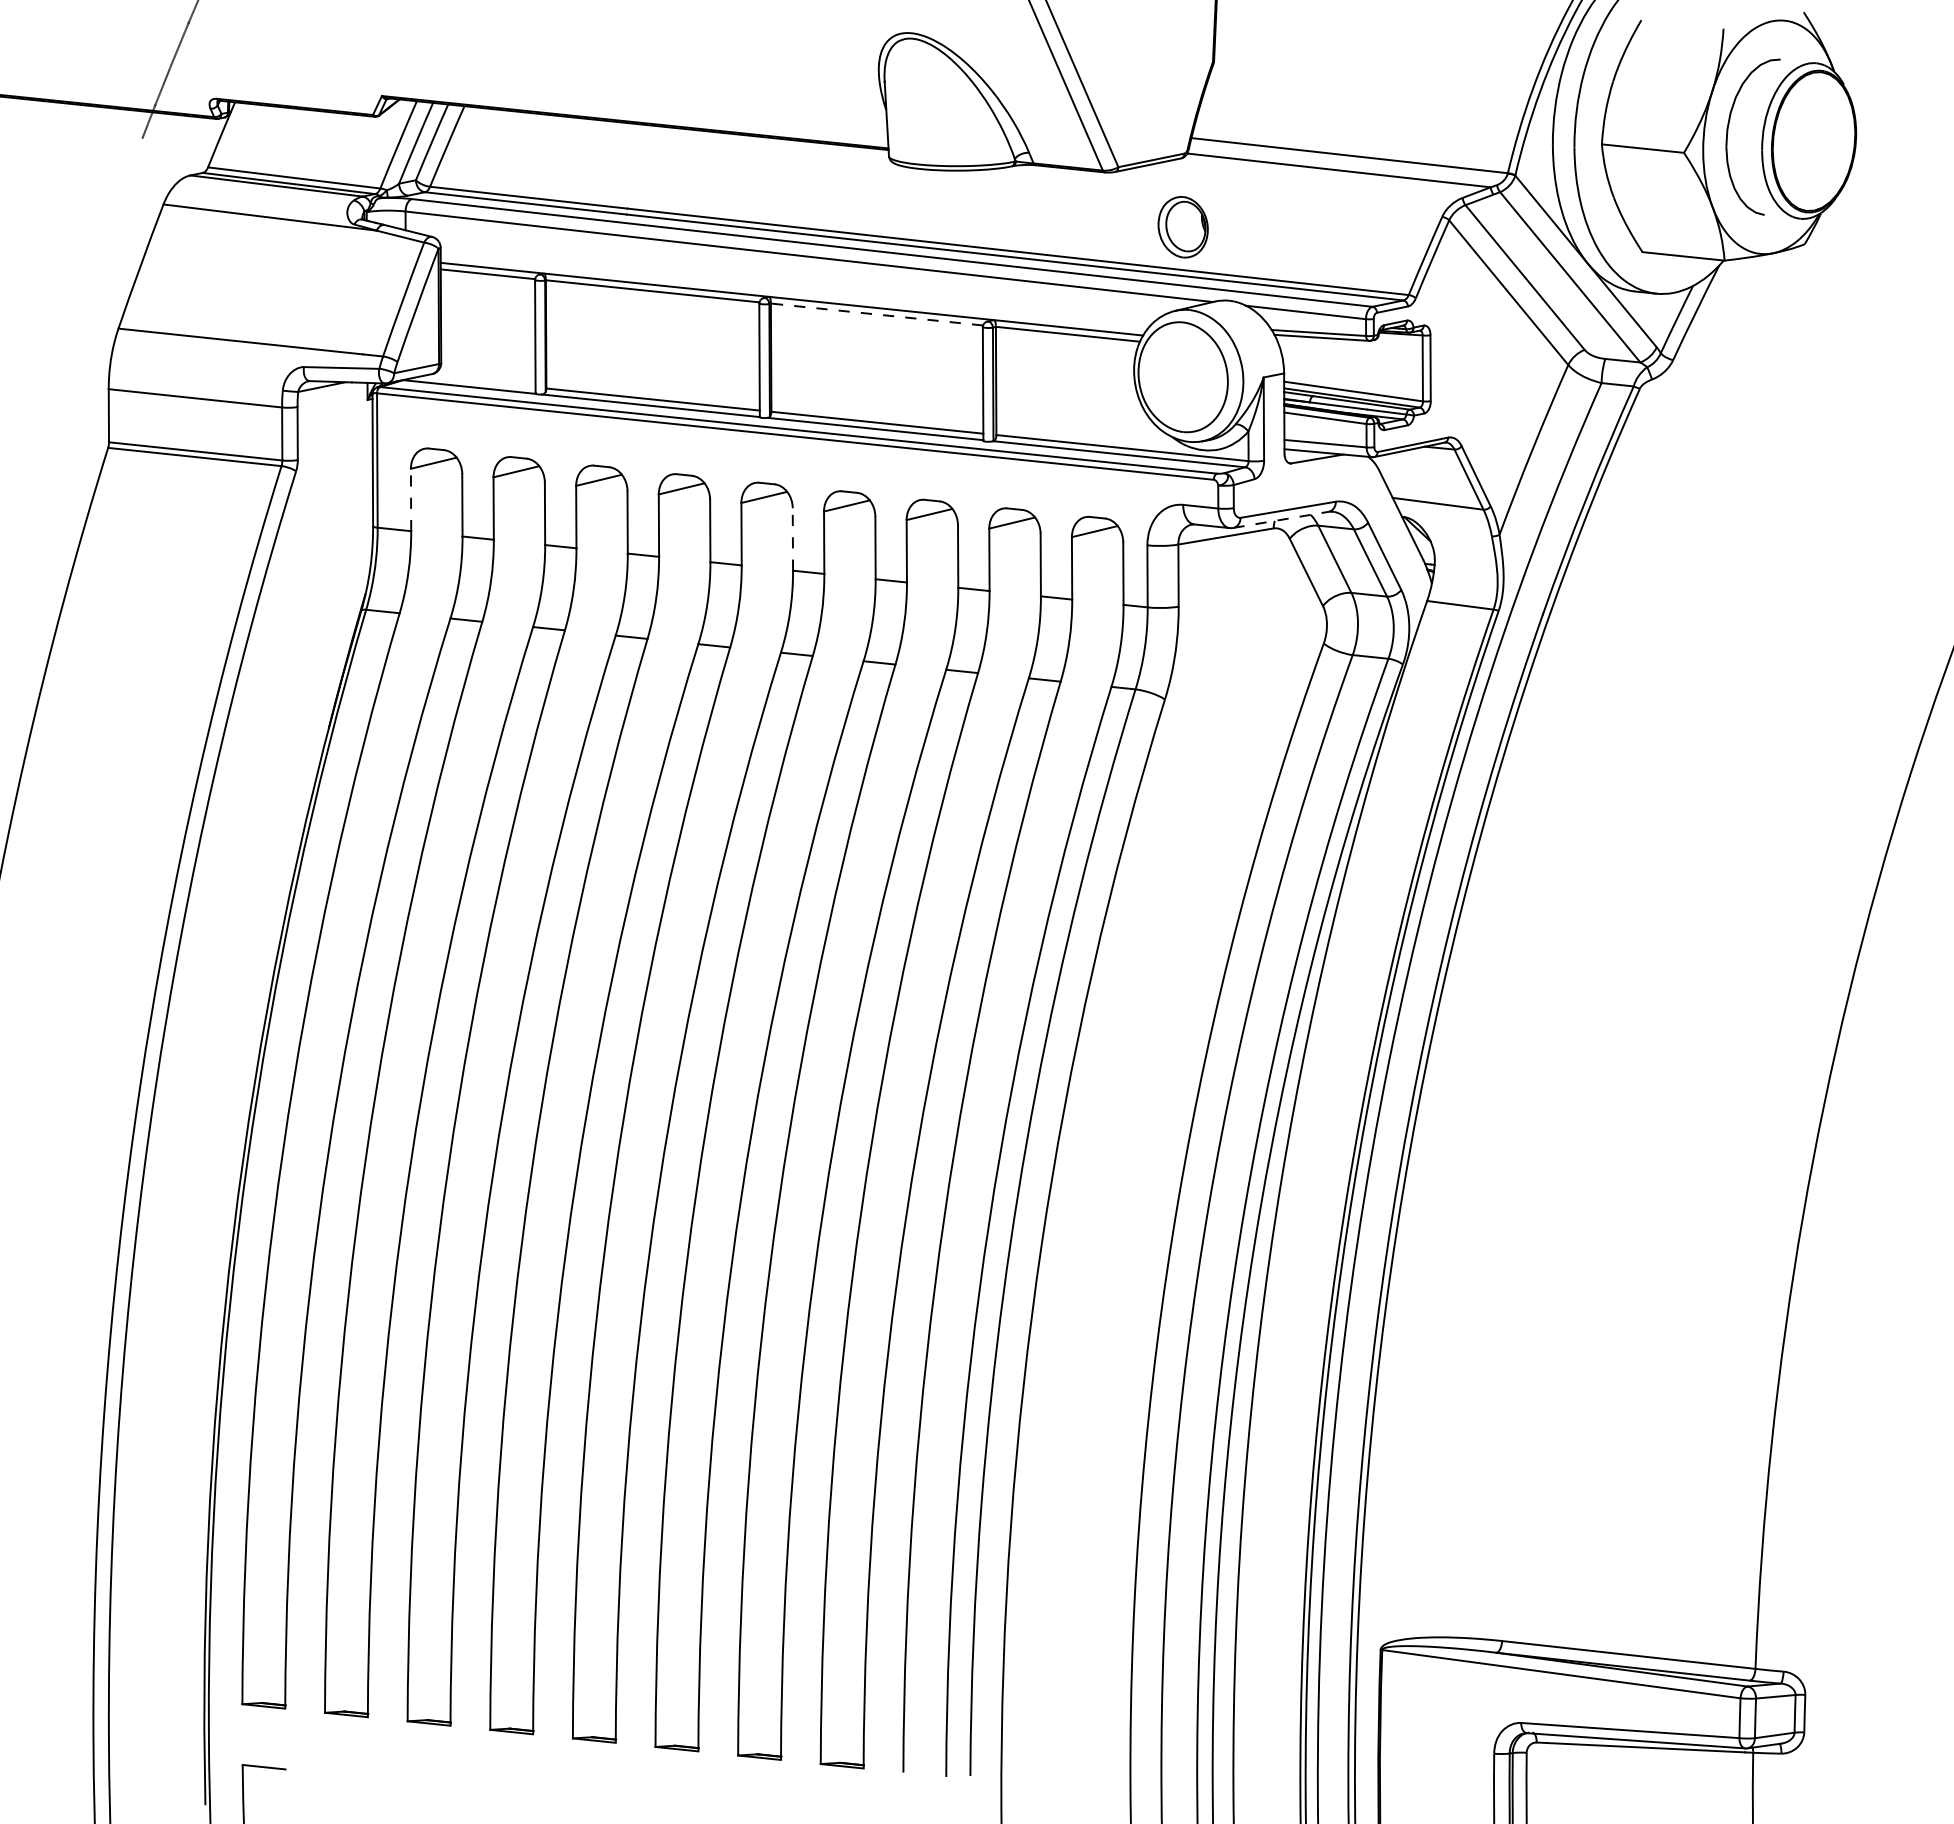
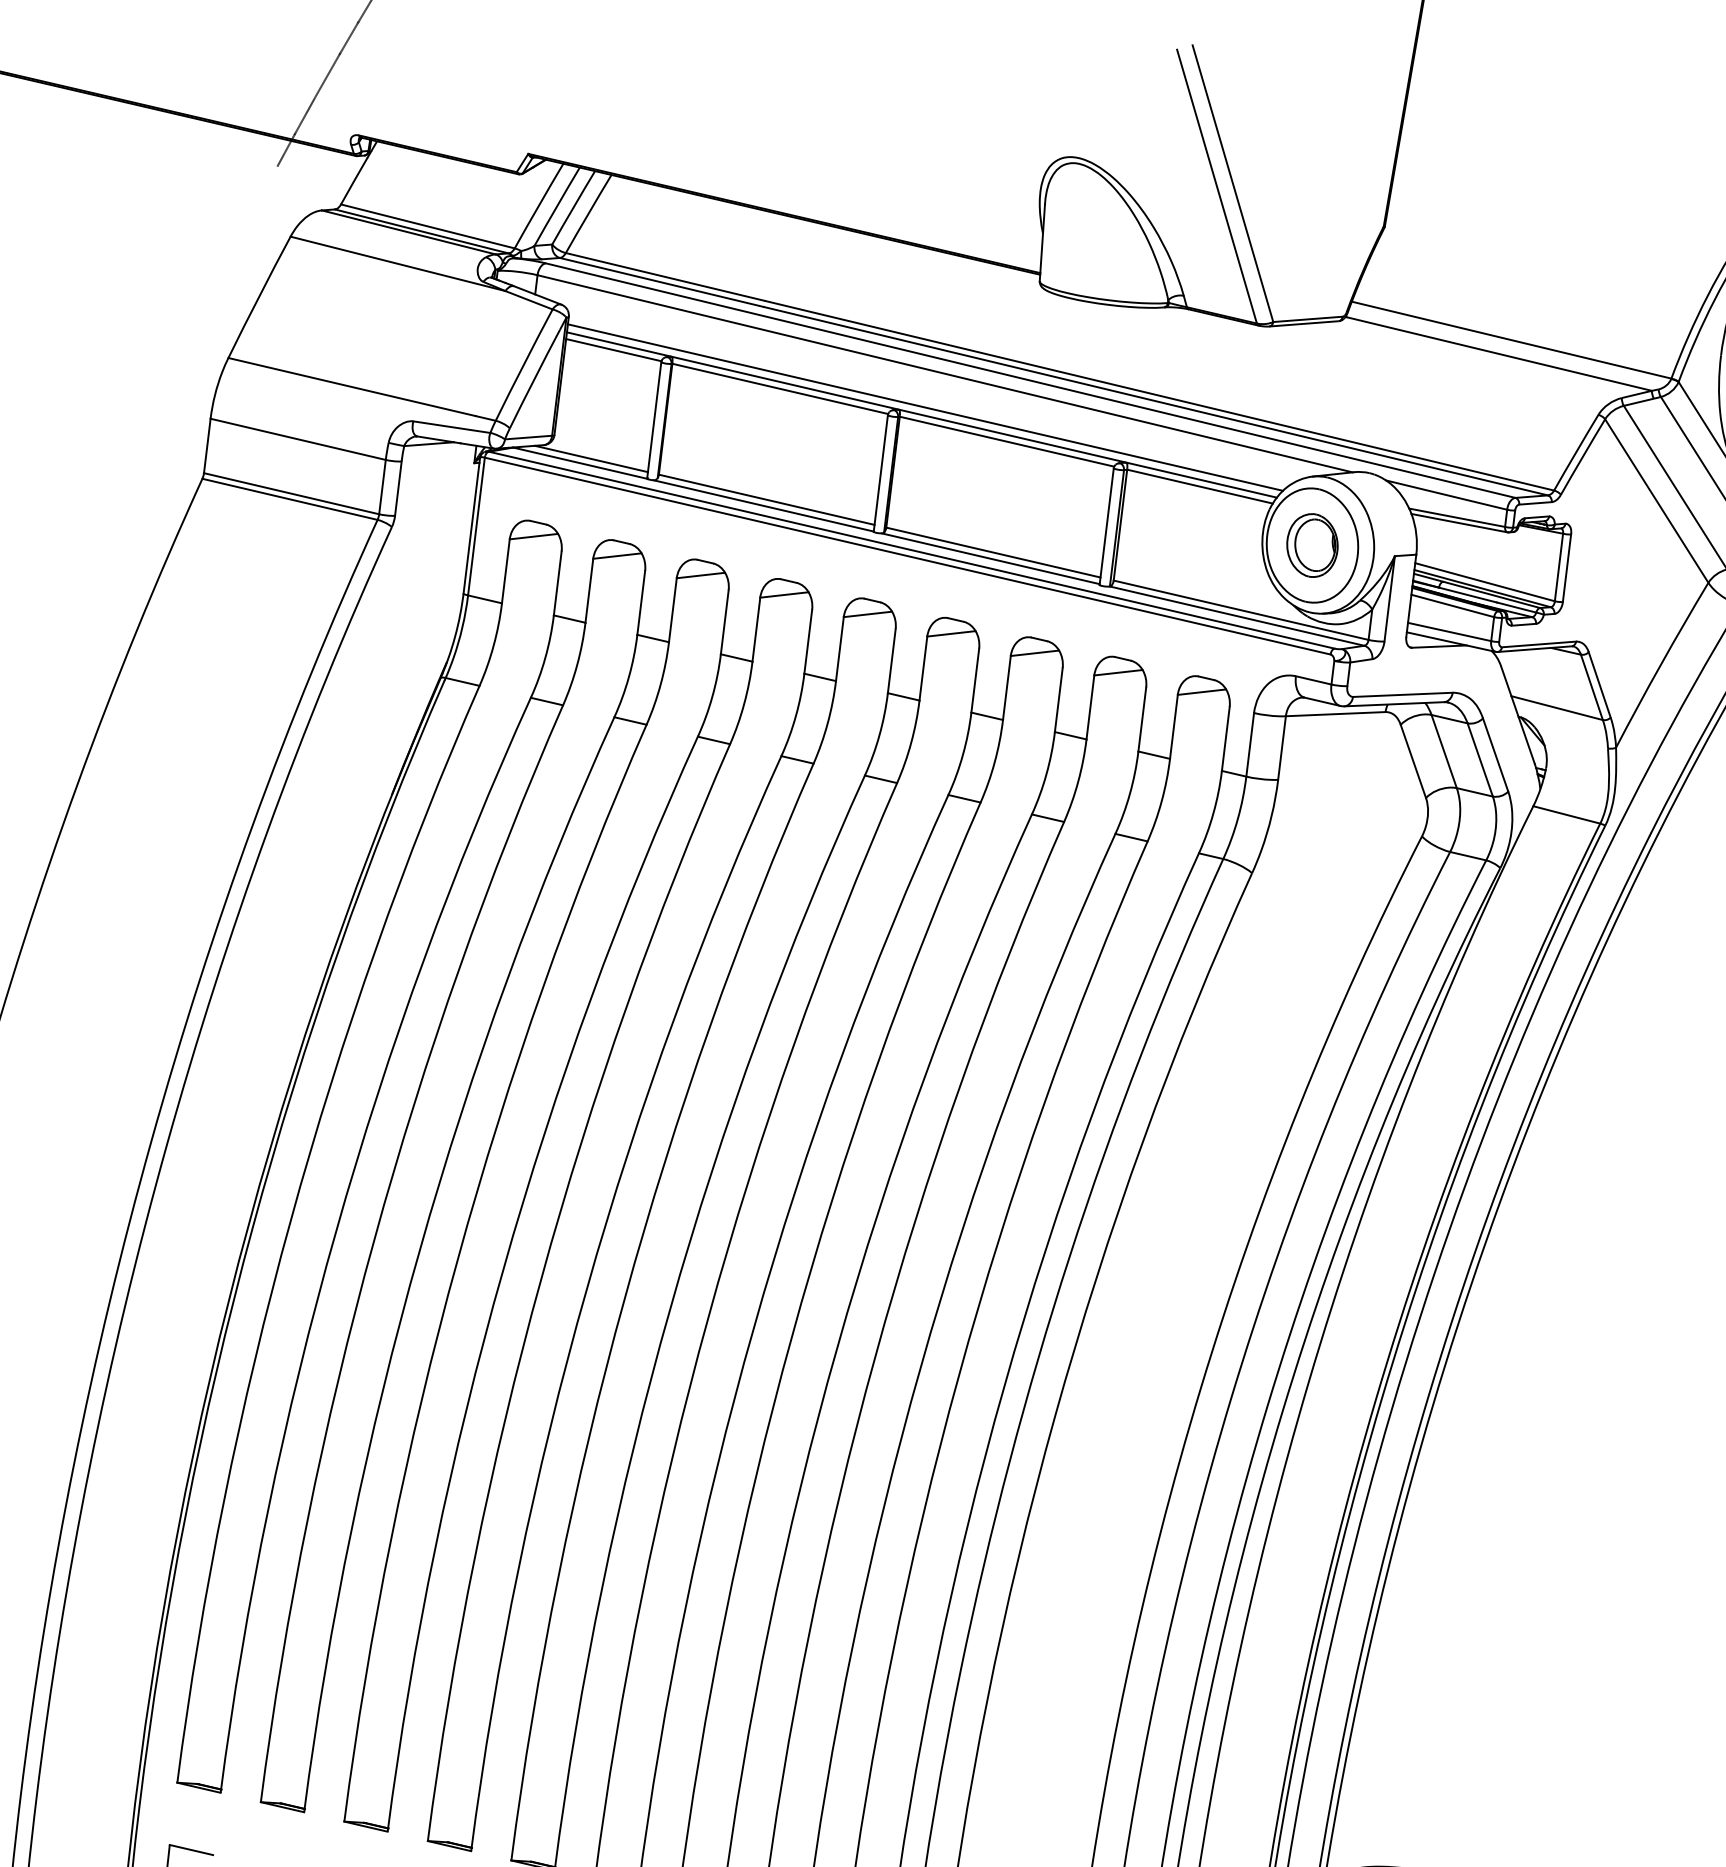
part: (1182, 227) -> (1311, 545), moved
line: (794, 291) -> (925, 407), added
line: (876, 314) -> (1006, 441), dashed -> solid
line: (479, 381) -> (591, 458), added
line: (411, 499) -> (506, 570), dashed -> solid
line: (1281, 519) -> (1394, 703), dashed -> solid
line: (792, 539) -> (891, 661), dashed -> solid

